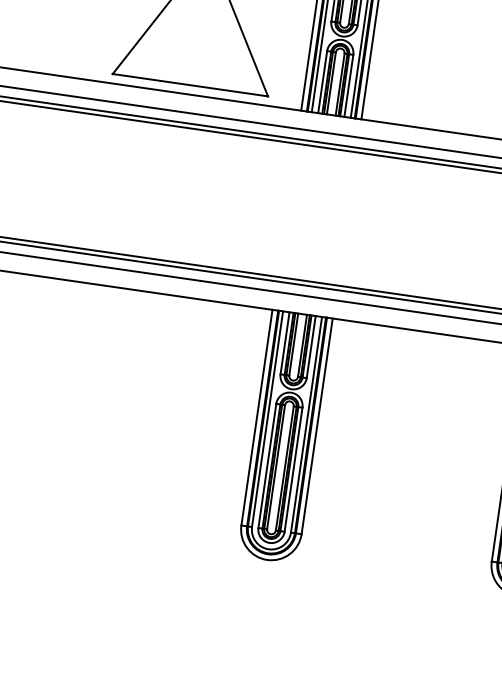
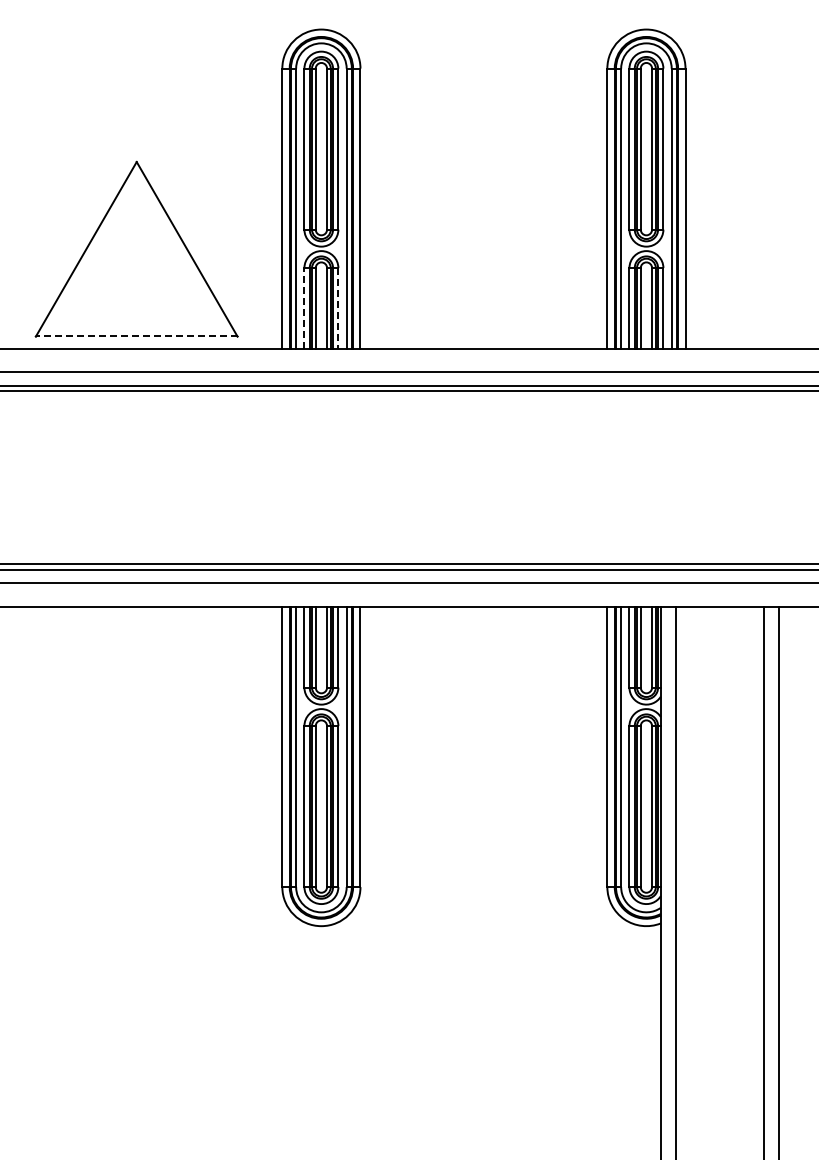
line: (322, 81) -> (304, 307), solid -> dashed
line: (190, 85) -> (136, 336), solid -> dashed
line: (348, 86) -> (338, 308), solid -> dashed

